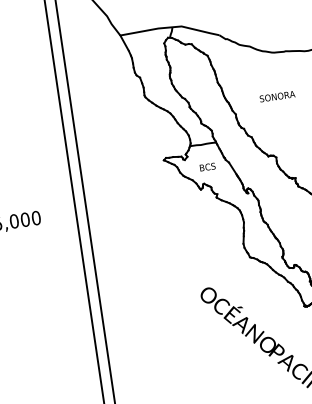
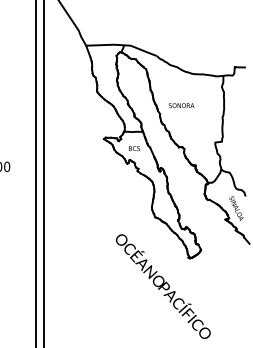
text: (277, 96) -> (181, 105), moved

